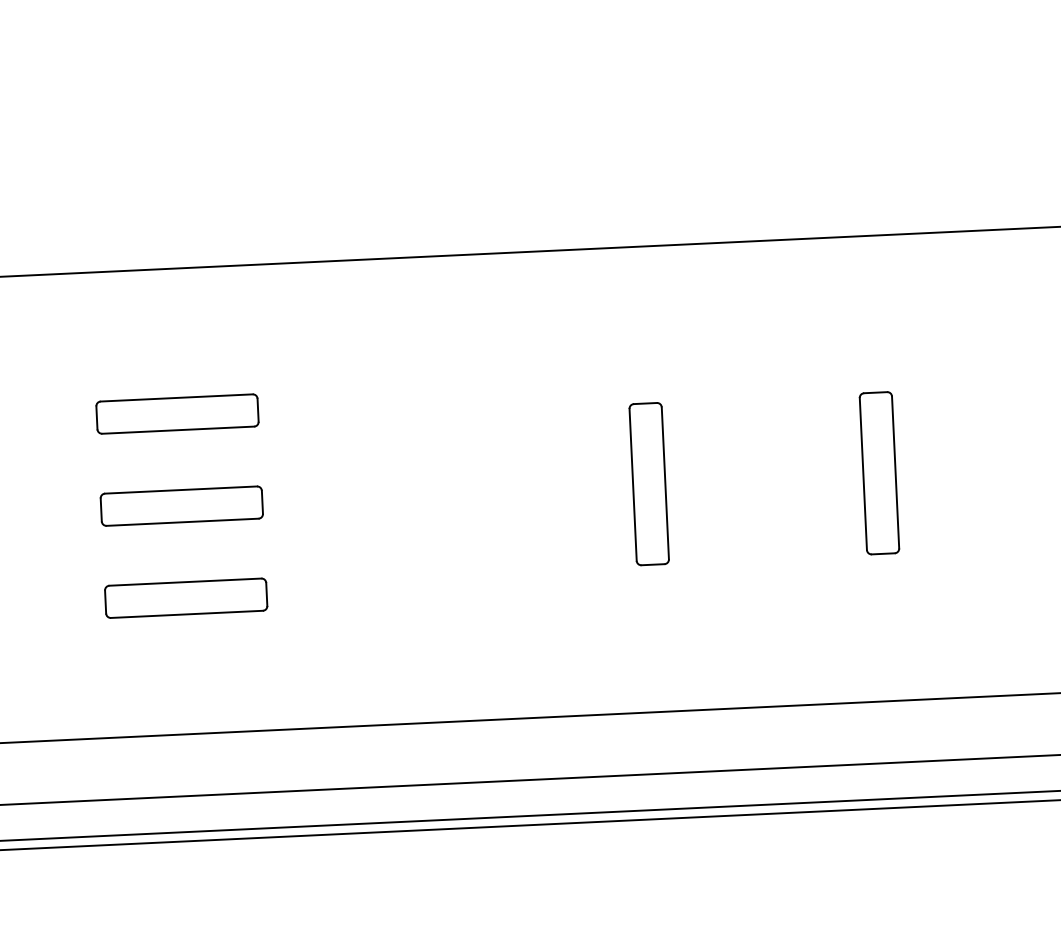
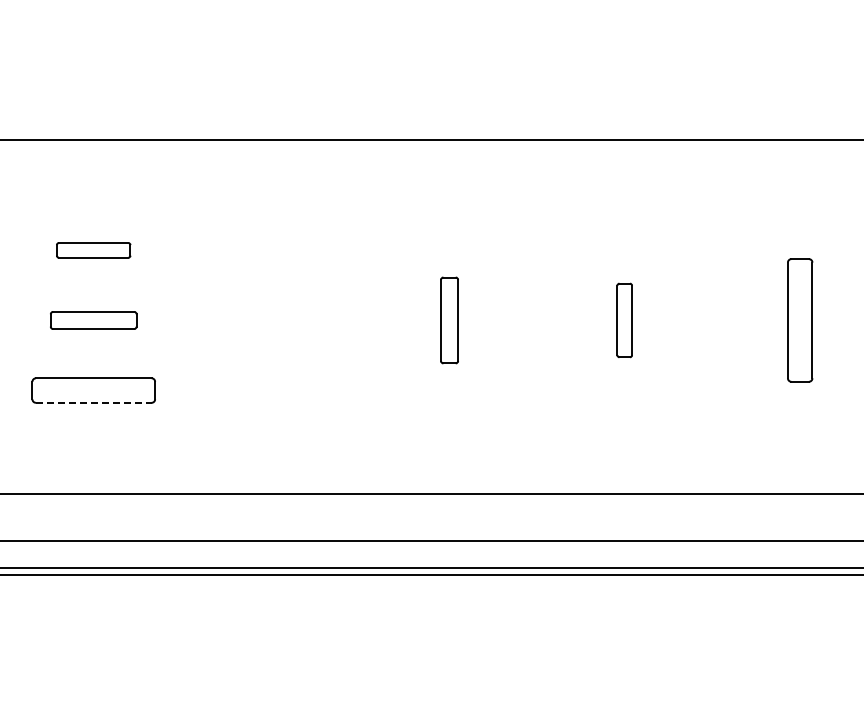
part: (177, 414) -> (93, 250), size x0.6
part: (878, 473) -> (624, 320), size x0.6
part: (649, 484) -> (449, 320), size x0.7
part: (181, 506) -> (93, 320), size x0.7
line: (186, 613) -> (93, 402), solid -> dashed

